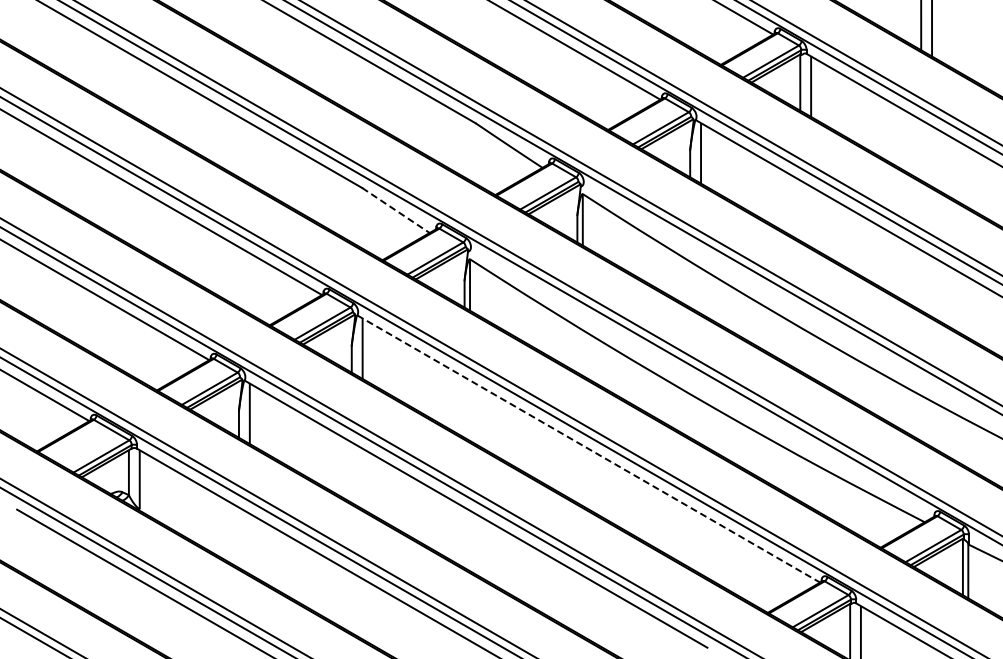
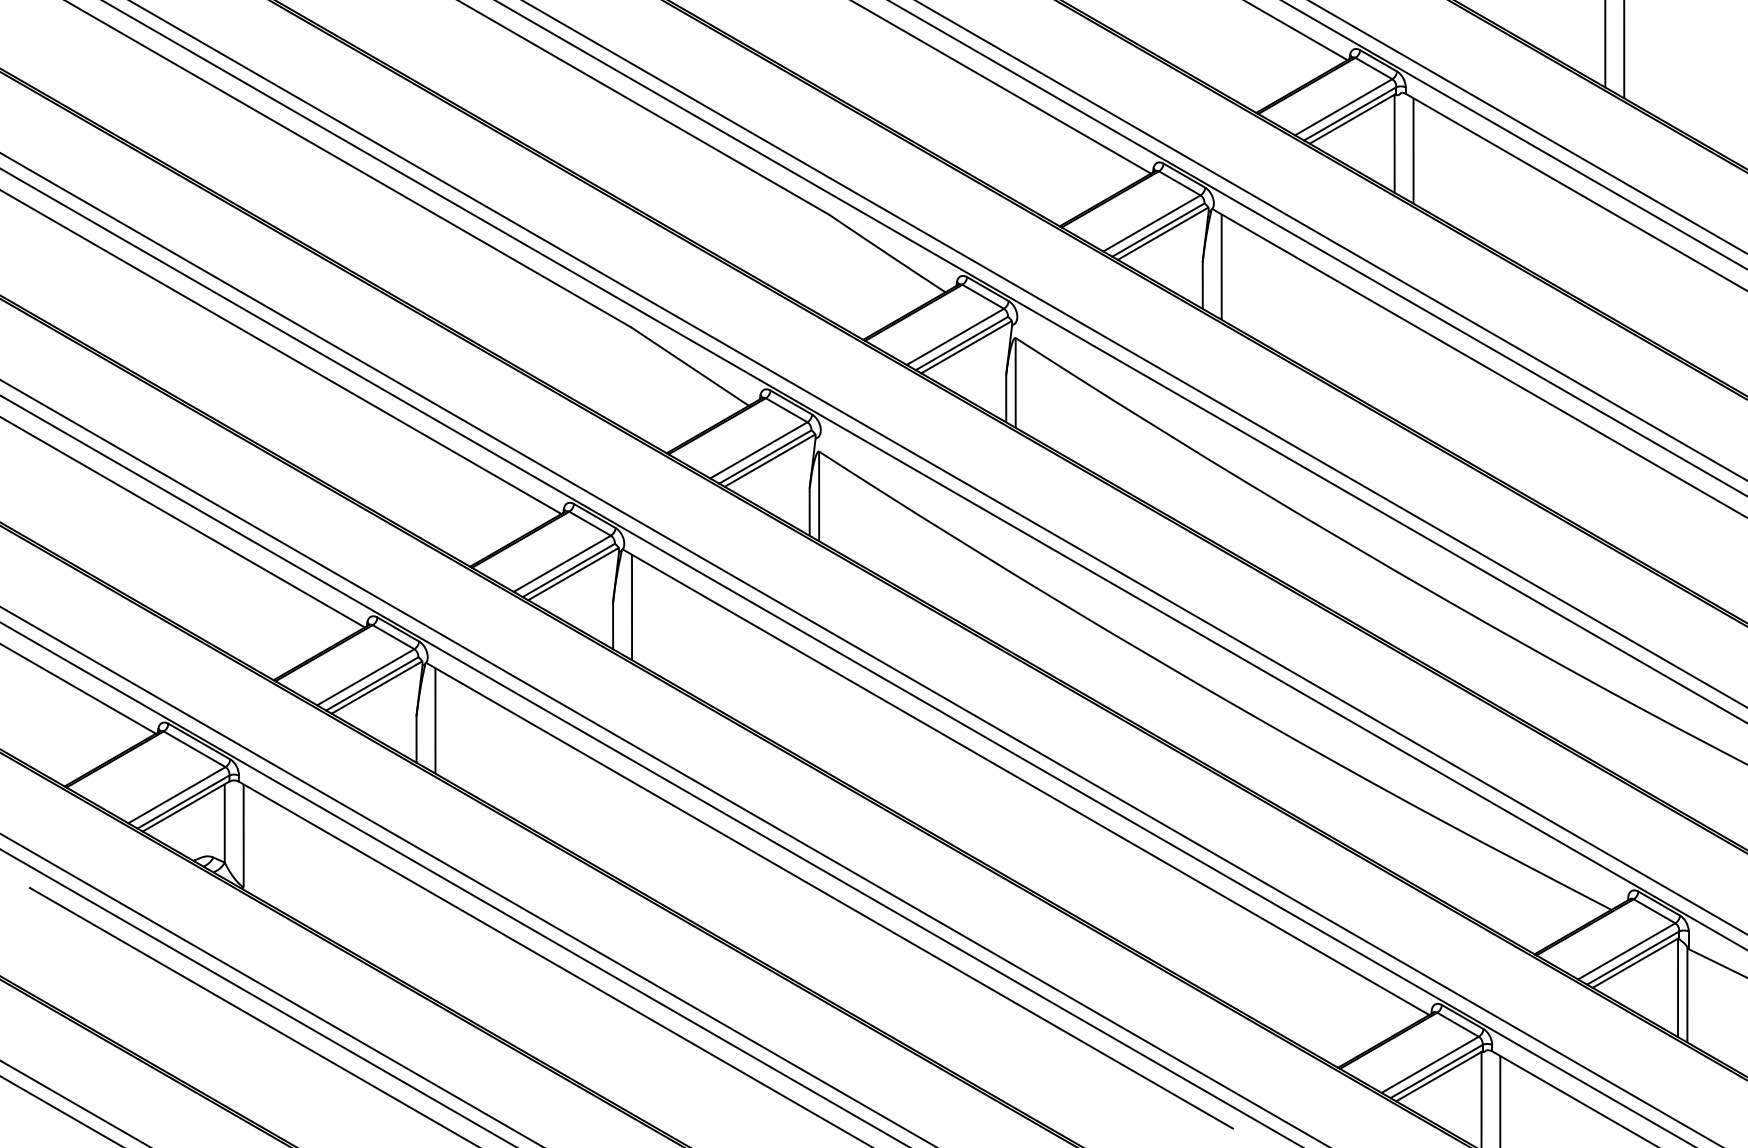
line: (395, 210) -> (689, 366), dashed -> solid
line: (589, 449) -> (1027, 783), dashed -> solid

